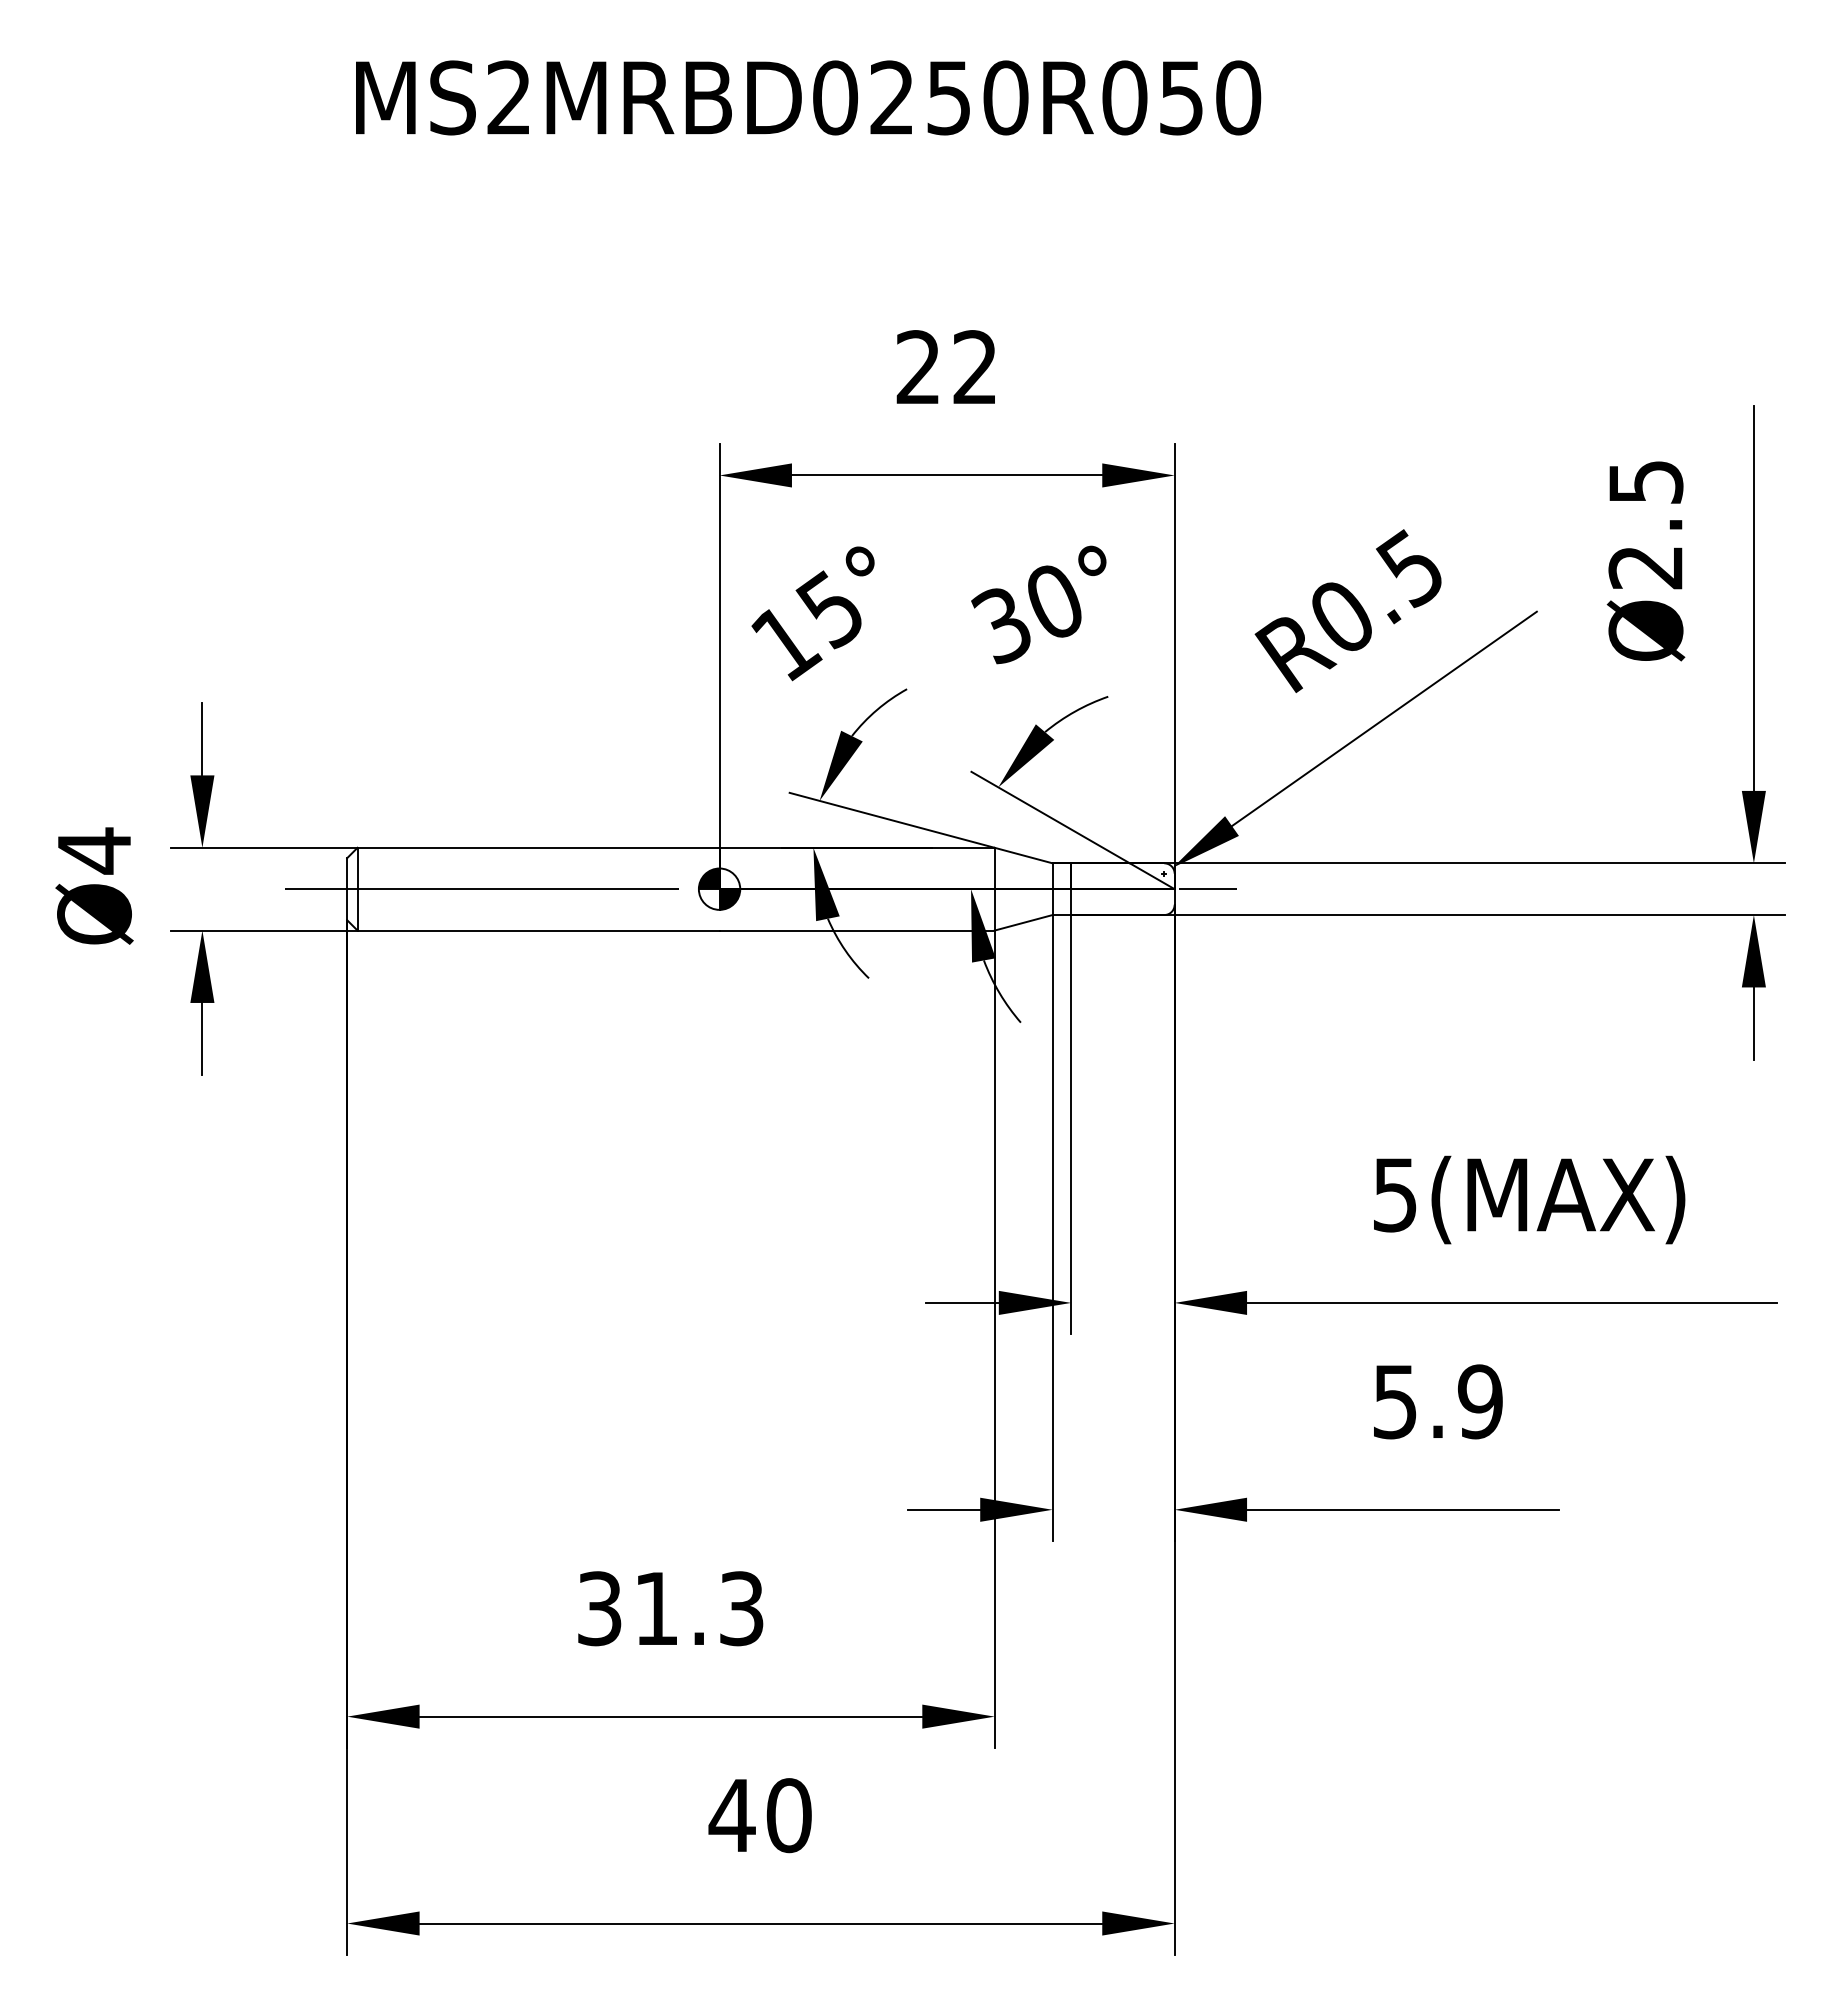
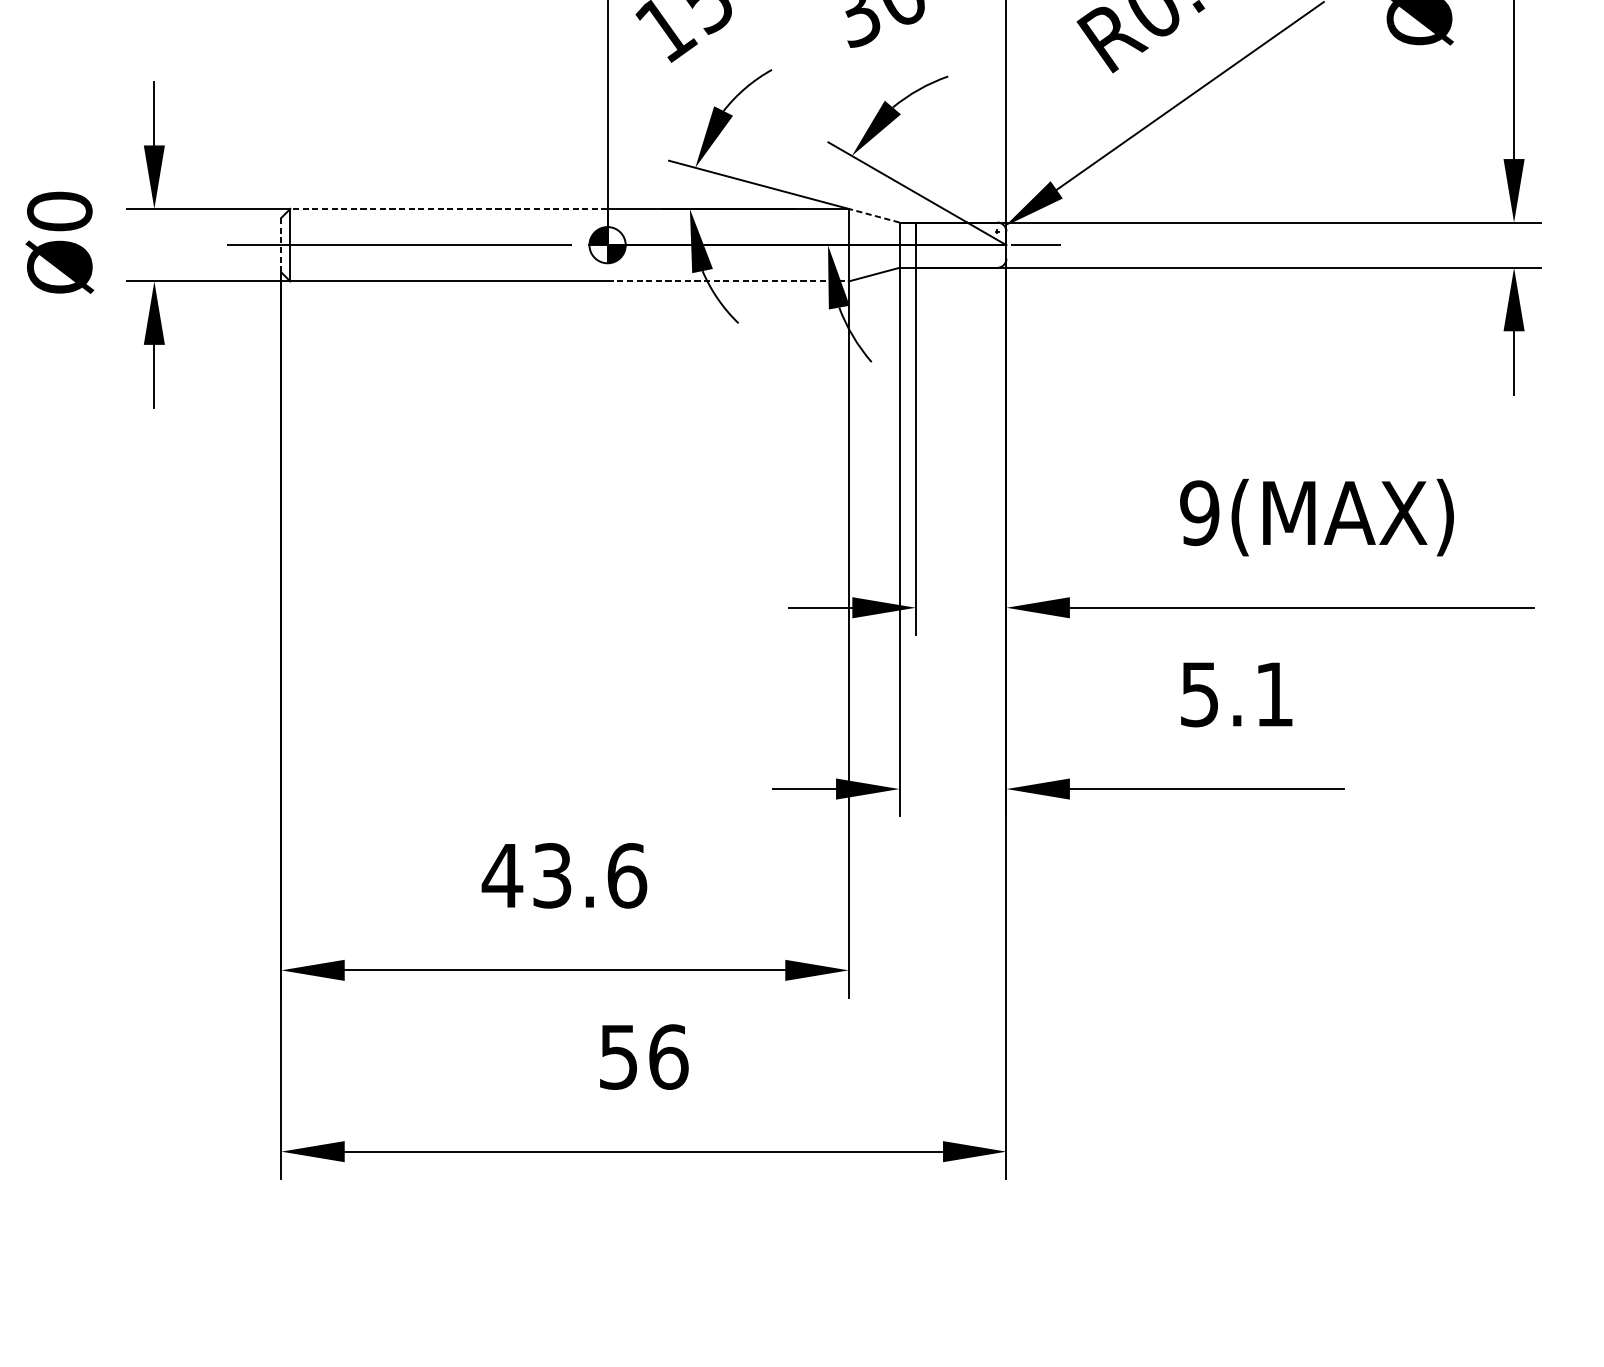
line: (538, 847) -> (448, 208), solid -> dashed
text: (94, 850) -> (59, 211), Ø4 -> Ø0
line: (1023, 855) -> (873, 215), solid -> dashed
line: (347, 889) -> (281, 245), solid -> dashed
line: (857, 930) -> (728, 281), solid -> dashed
text: (1394, 1194) -> (1199, 512), 5(MAX) -> 9(MAX)
text: (1480, 1401) -> (1274, 694), 5.9 -> 5.1
text: (669, 1608) -> (563, 875), 31.3 -> 43.6
text: (760, 1815) -> (643, 1056), 40 -> 56

